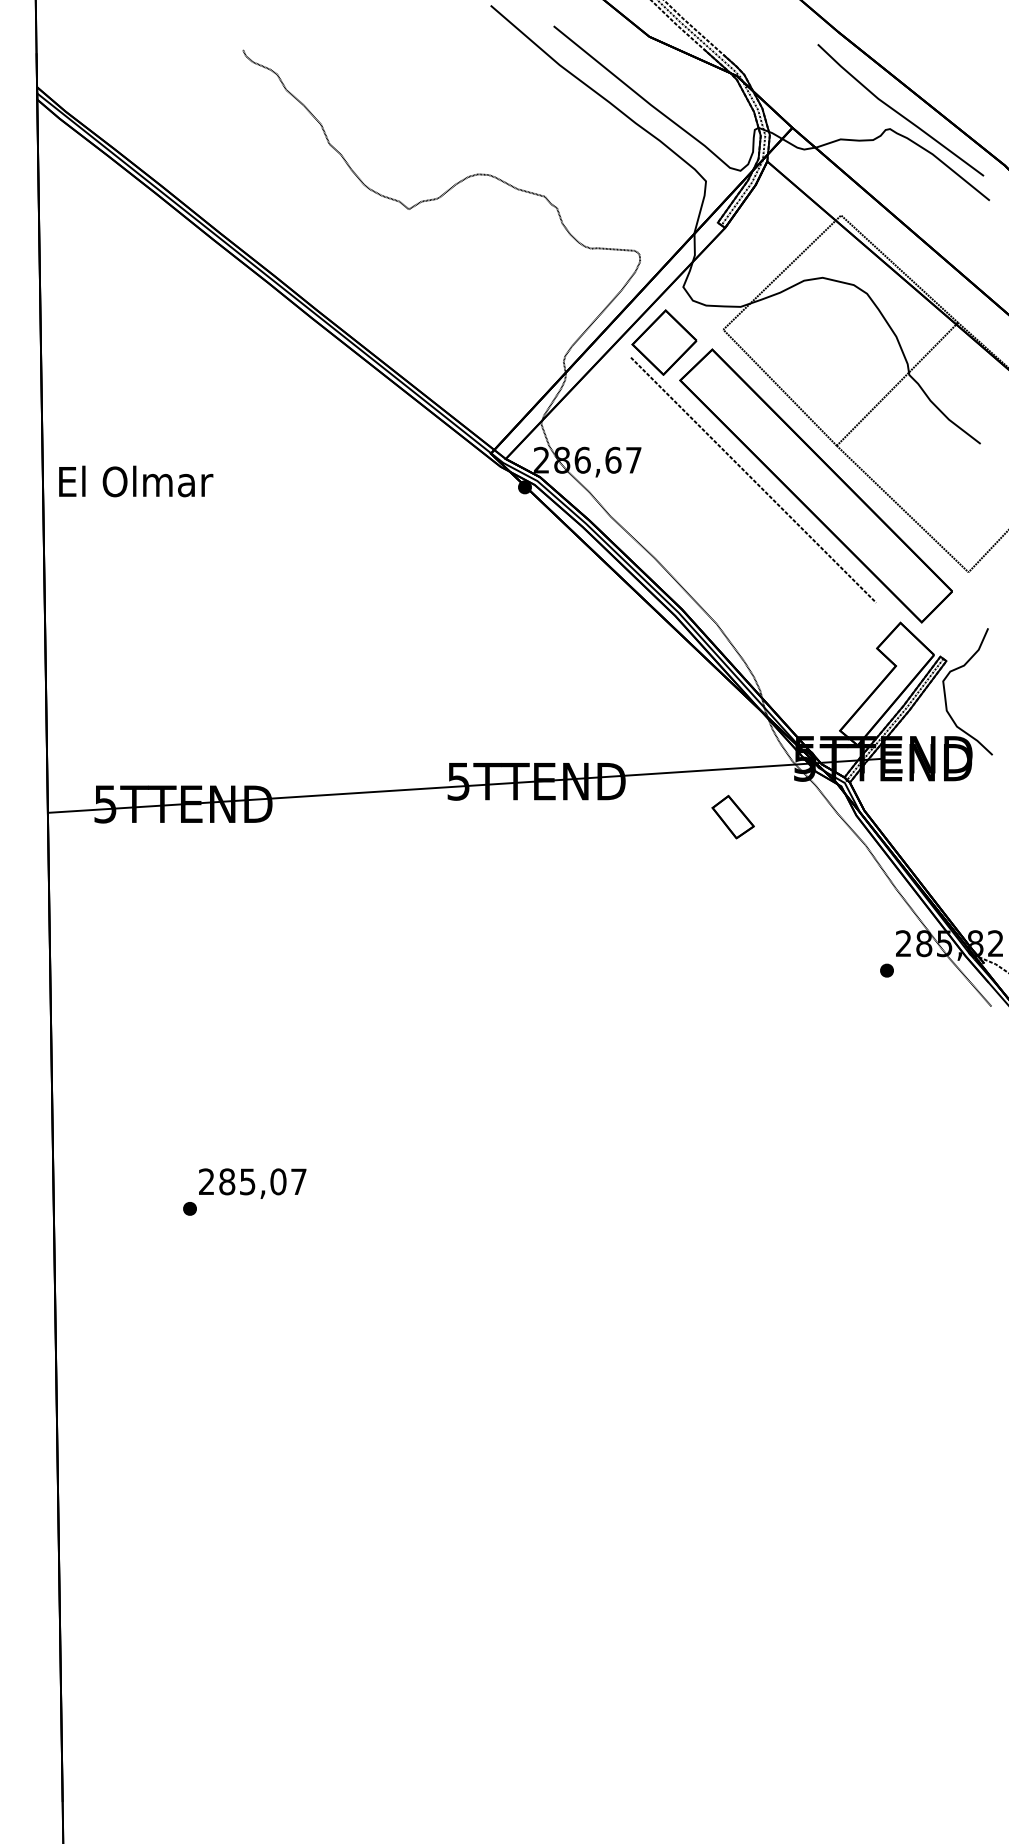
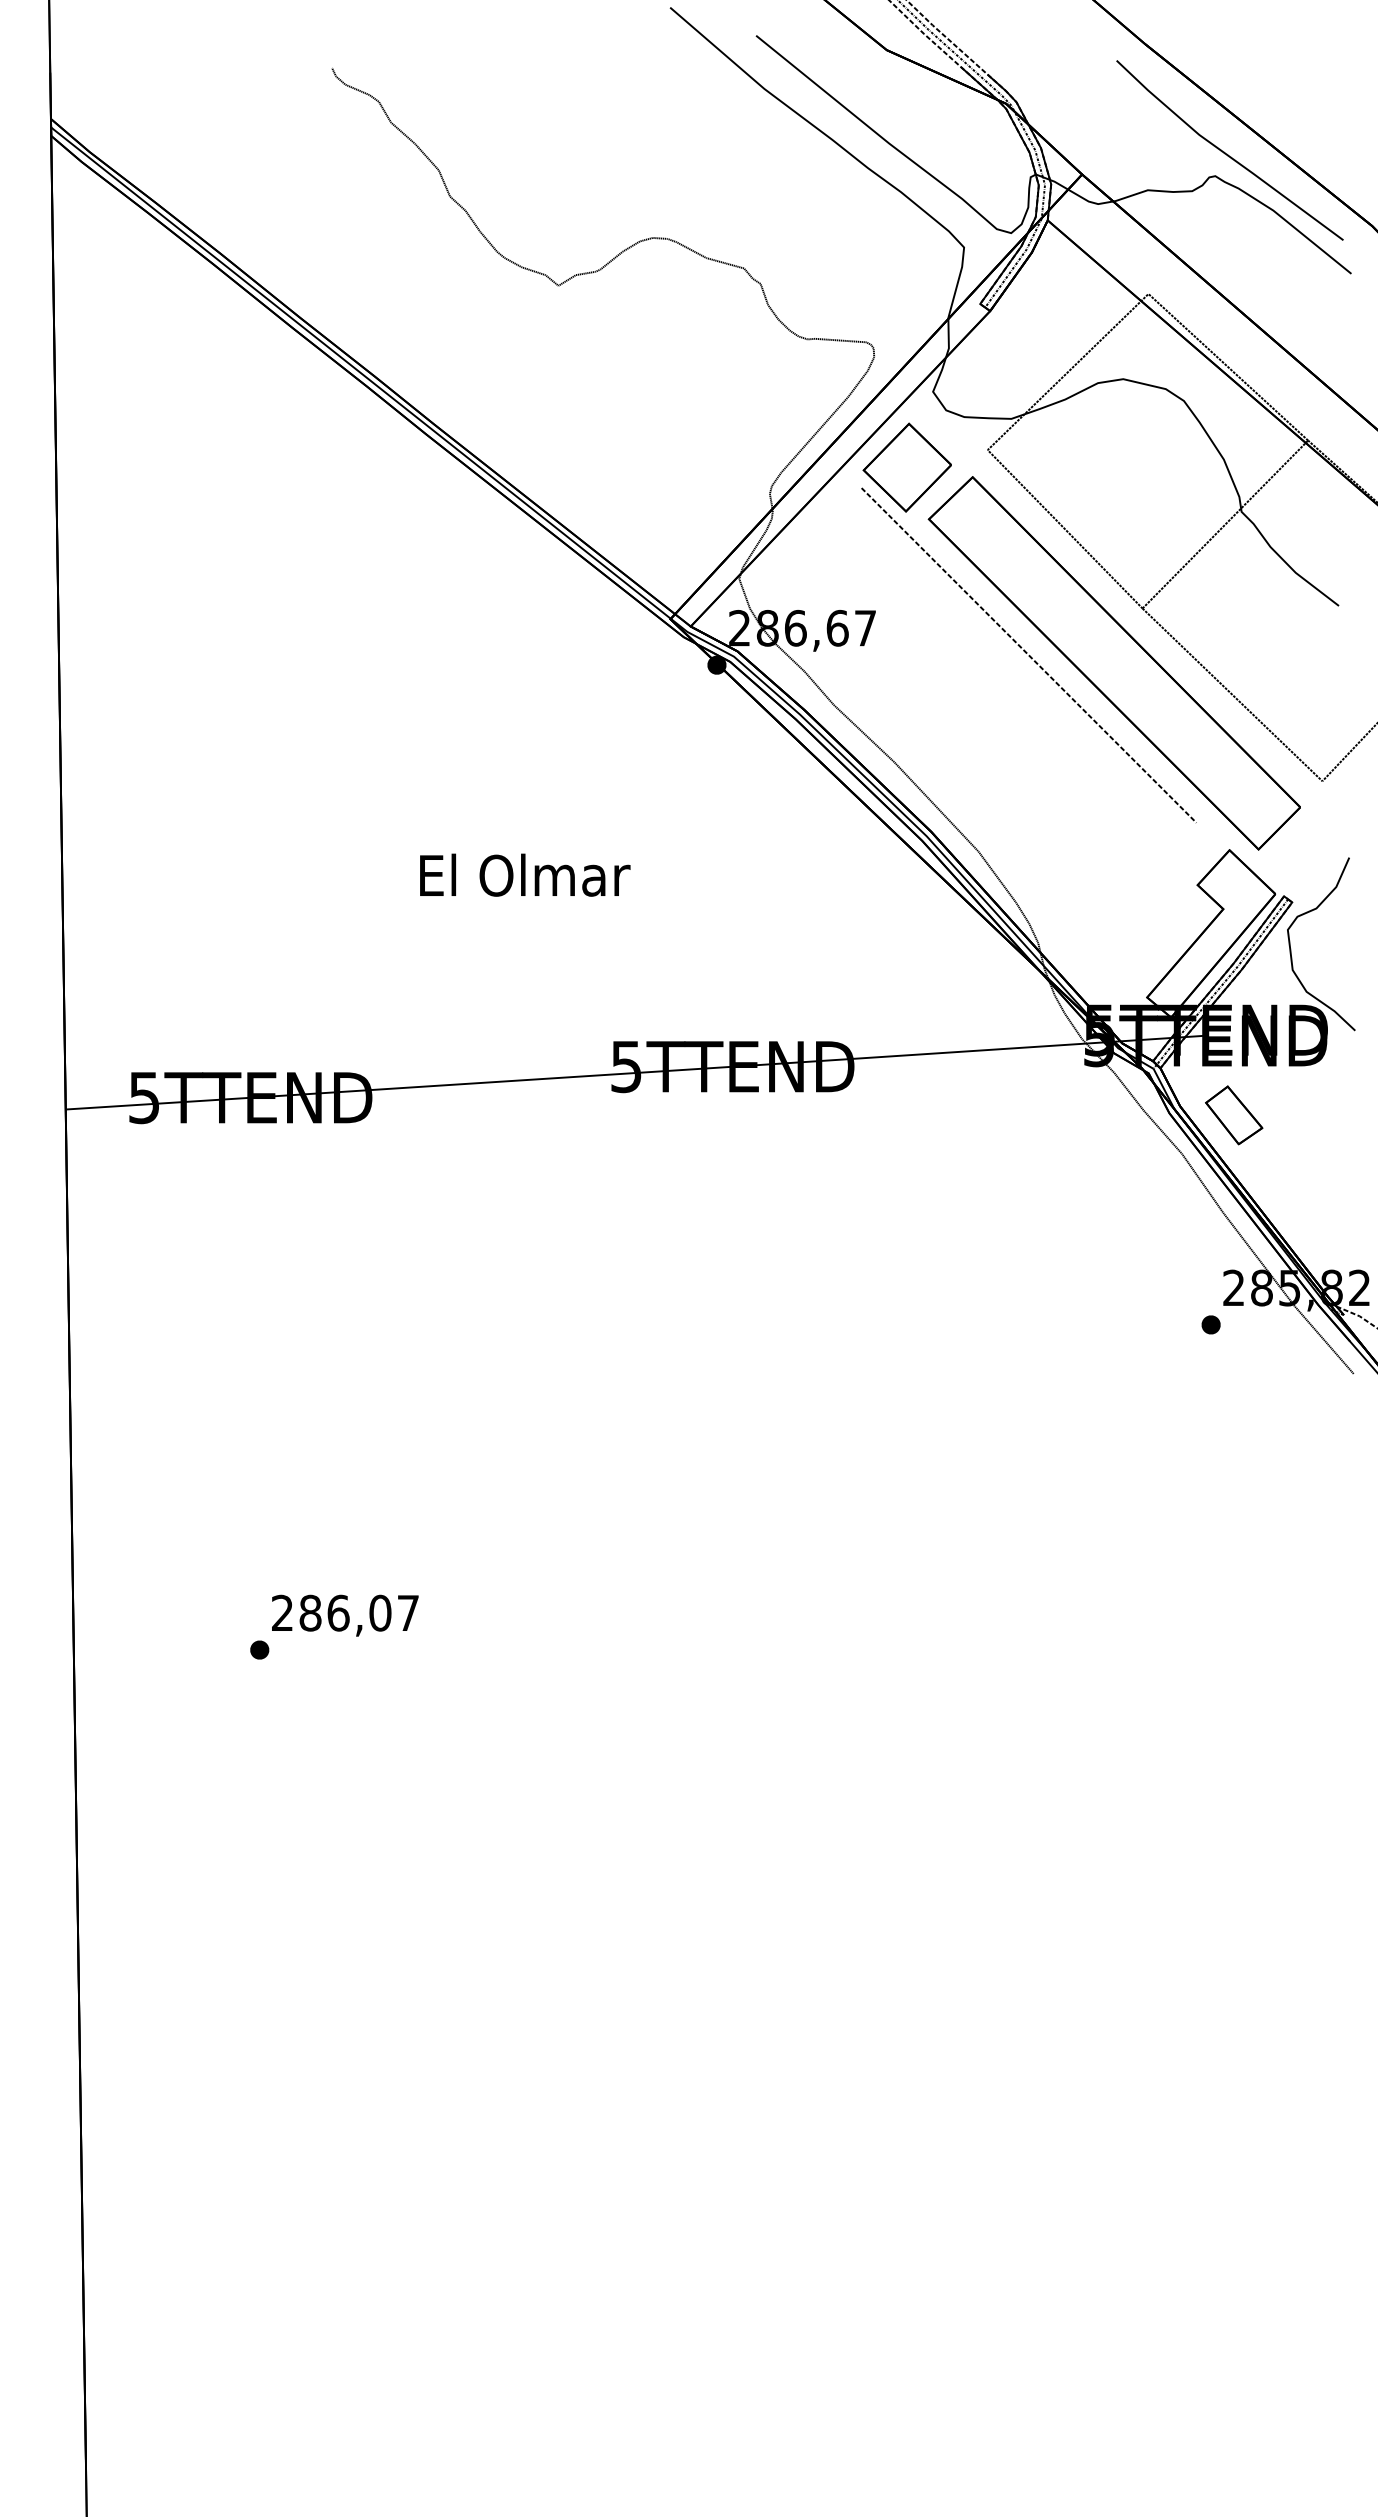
text: (136, 480) -> (525, 874), moved
part: (733, 817) -> (1234, 1115), moved
text: (247, 1181) -> (338, 1612), 285,07 -> 286,07

